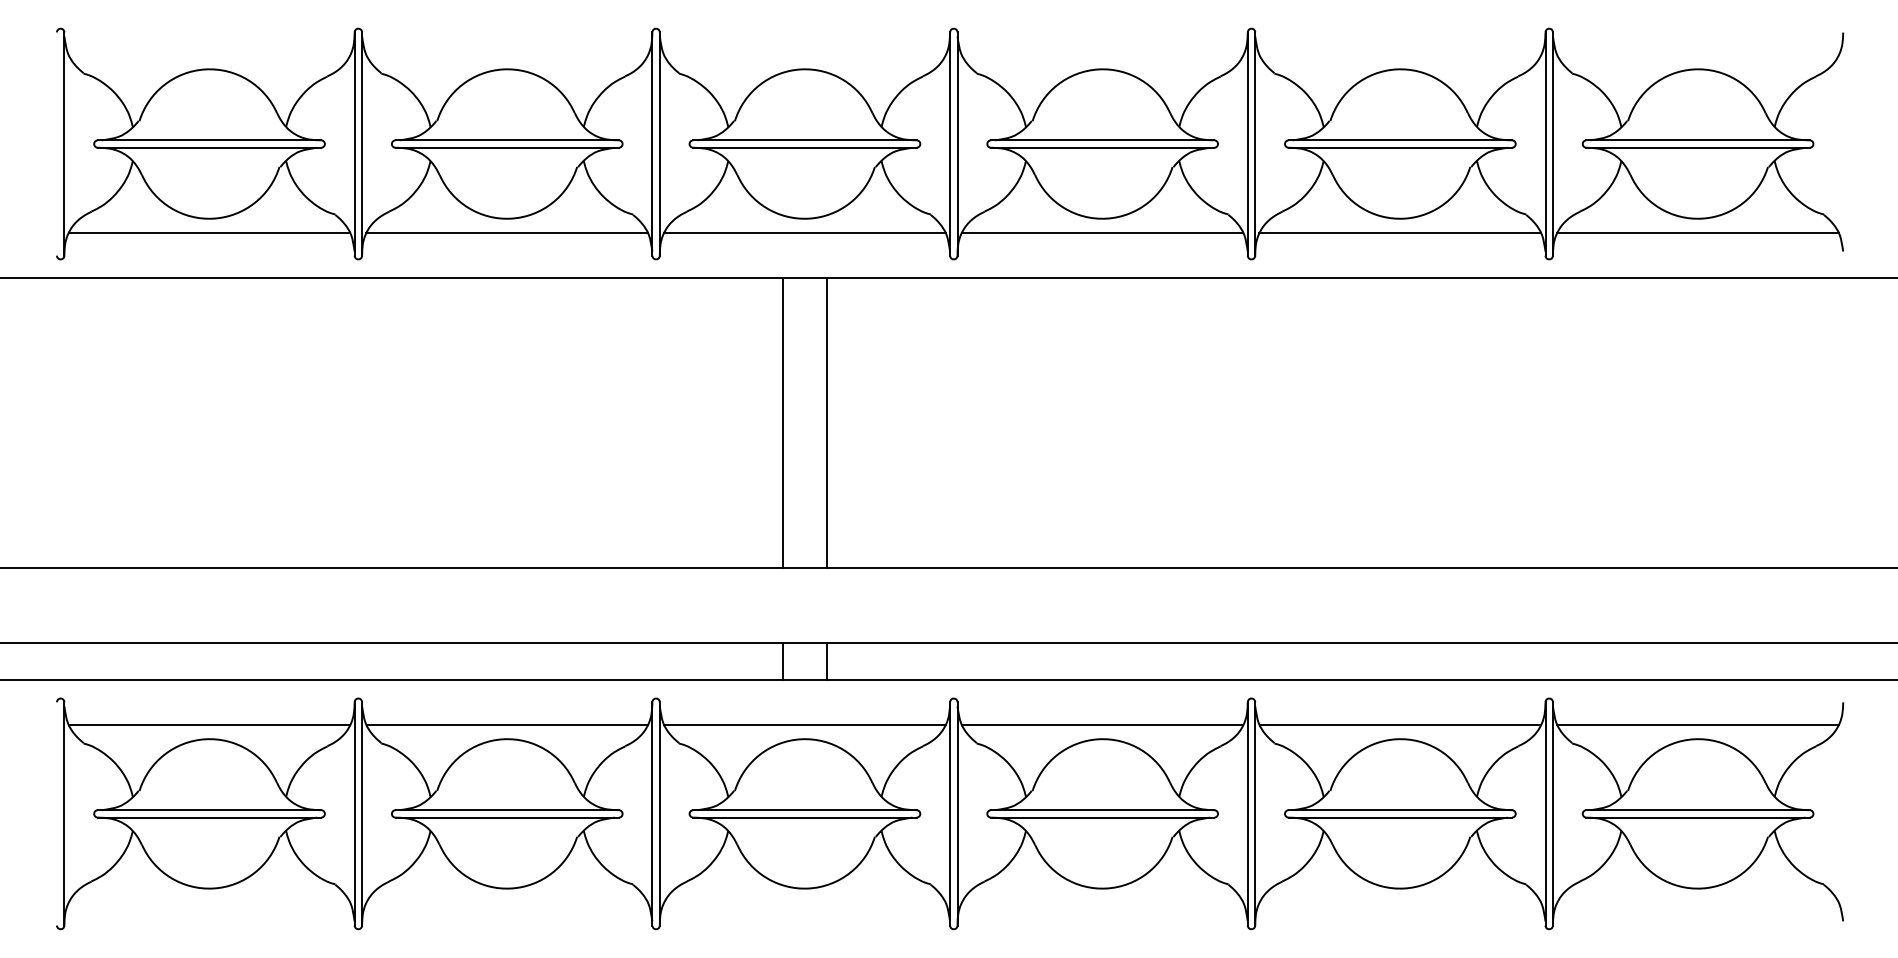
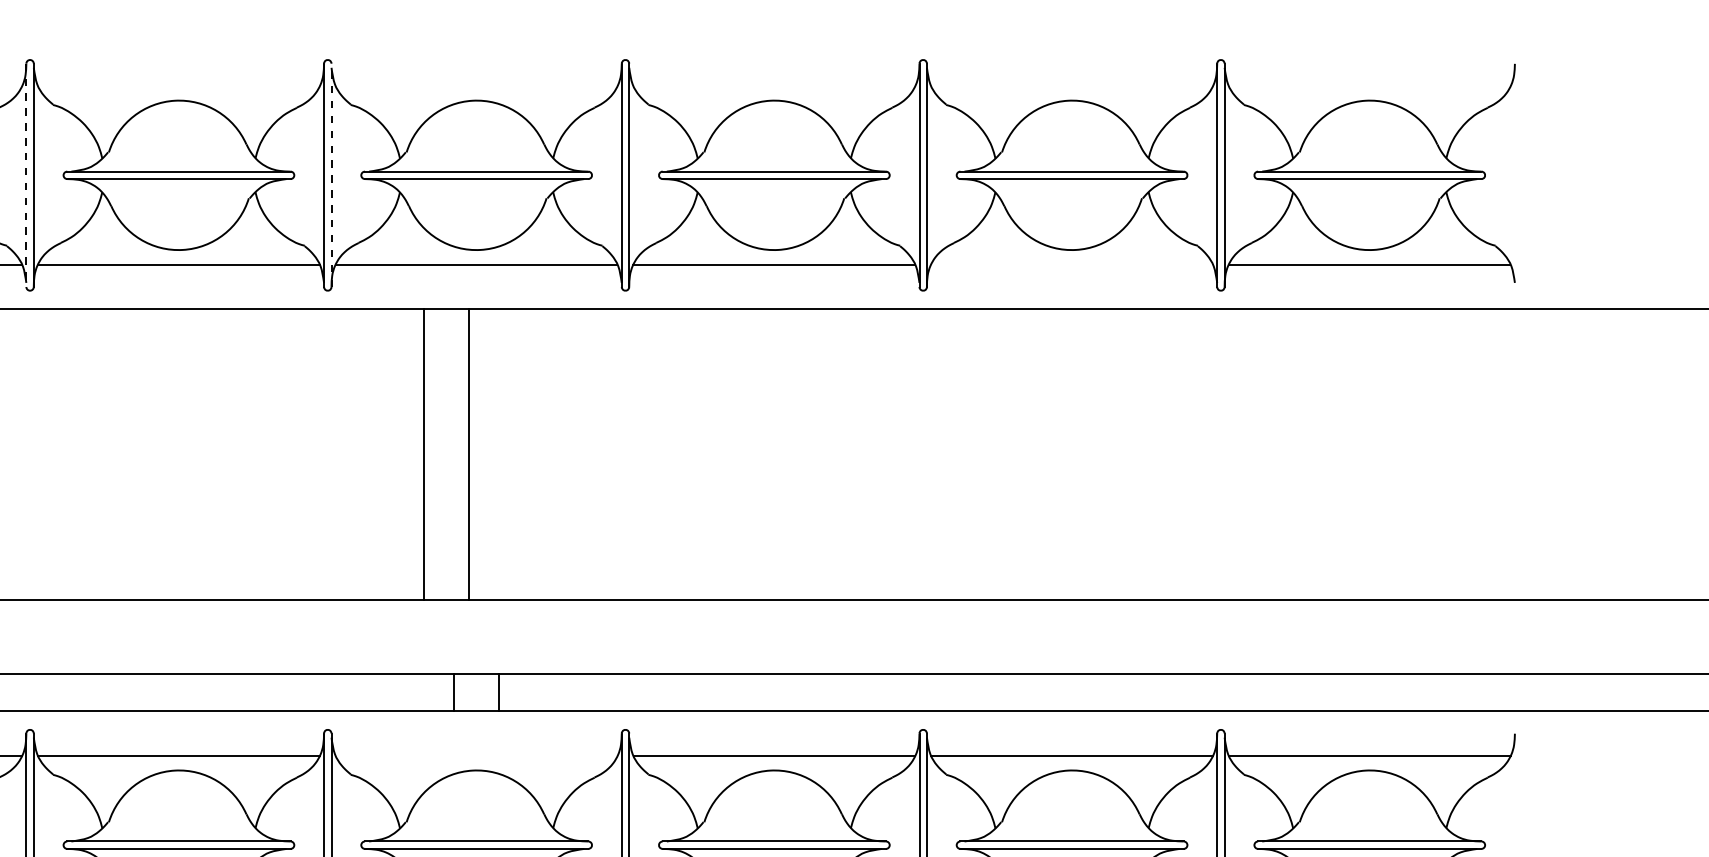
line: (354, 144) -> (26, 175), solid -> dashed
line: (659, 144) -> (331, 175), solid -> dashed
line: (1400, 233) -> (1072, 264), removed
line: (782, 423) -> (424, 454), moved
line: (827, 423) -> (469, 454), moved
line: (804, 724) -> (476, 755), removed

